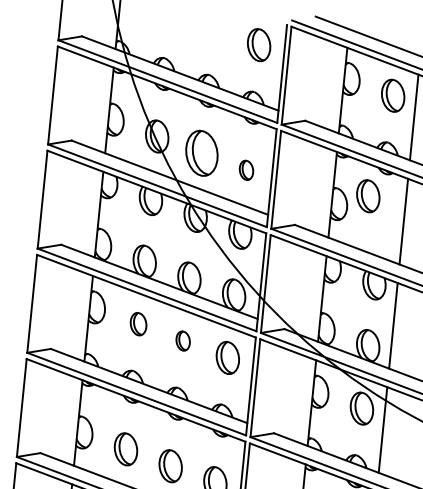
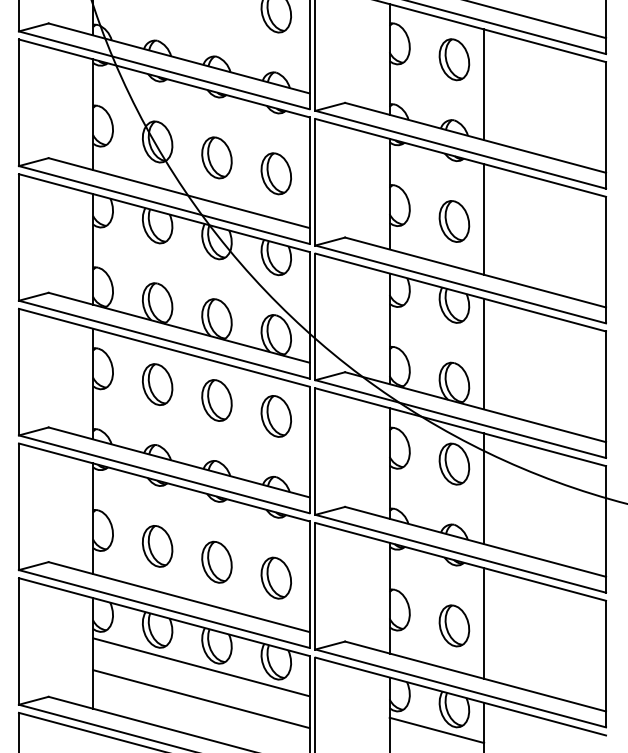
part: (201, 153) -> (216, 157), size x0.71
part: (245, 169) -> (275, 173), size x1.67
part: (368, 196) -> (454, 221), moved
part: (138, 324) -> (157, 384), size x1.43
part: (182, 341) -> (216, 400), size x1.67

